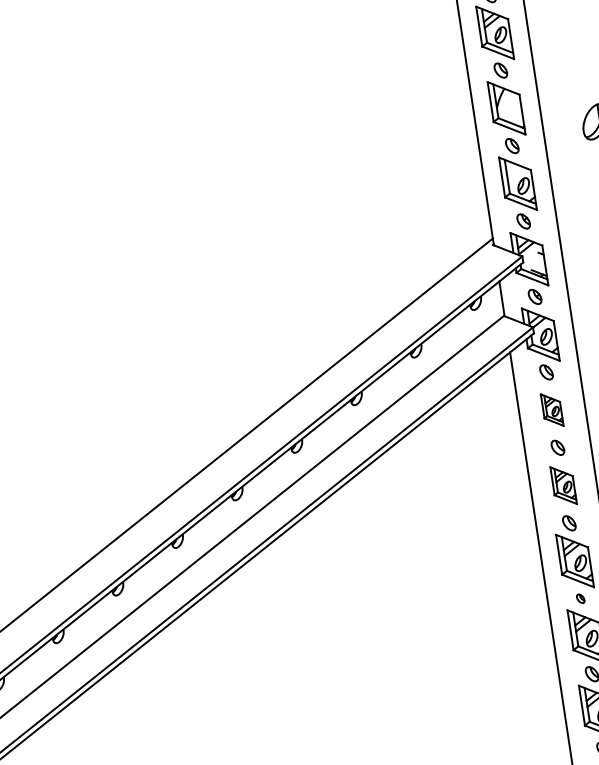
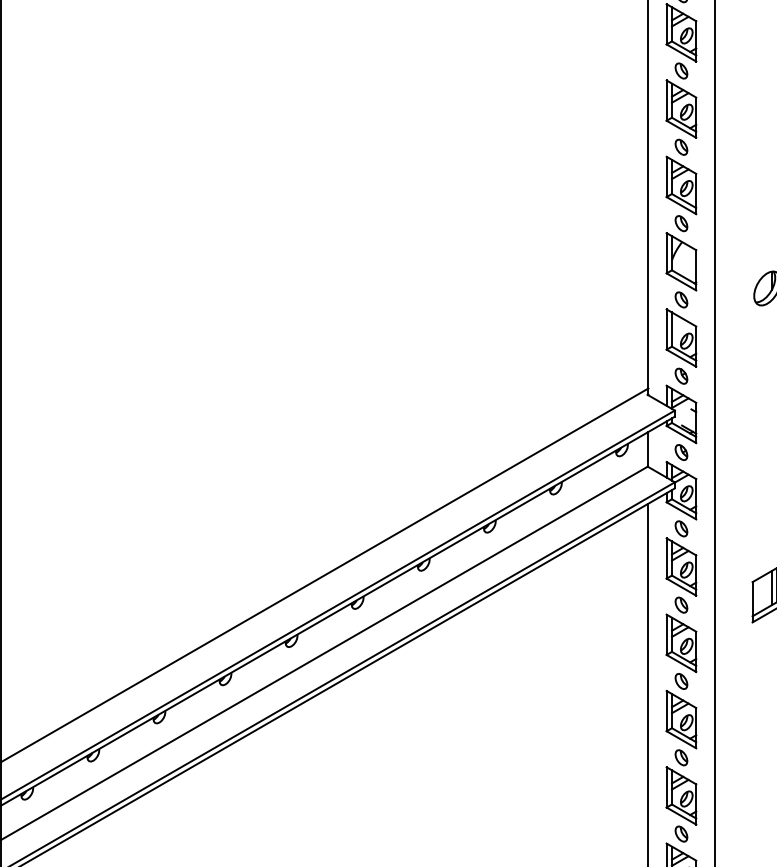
part: (552, 409) -> (681, 566), size x1.67
part: (563, 485) -> (681, 643), size x1.43
part: (580, 598) -> (681, 757), size x1.67

